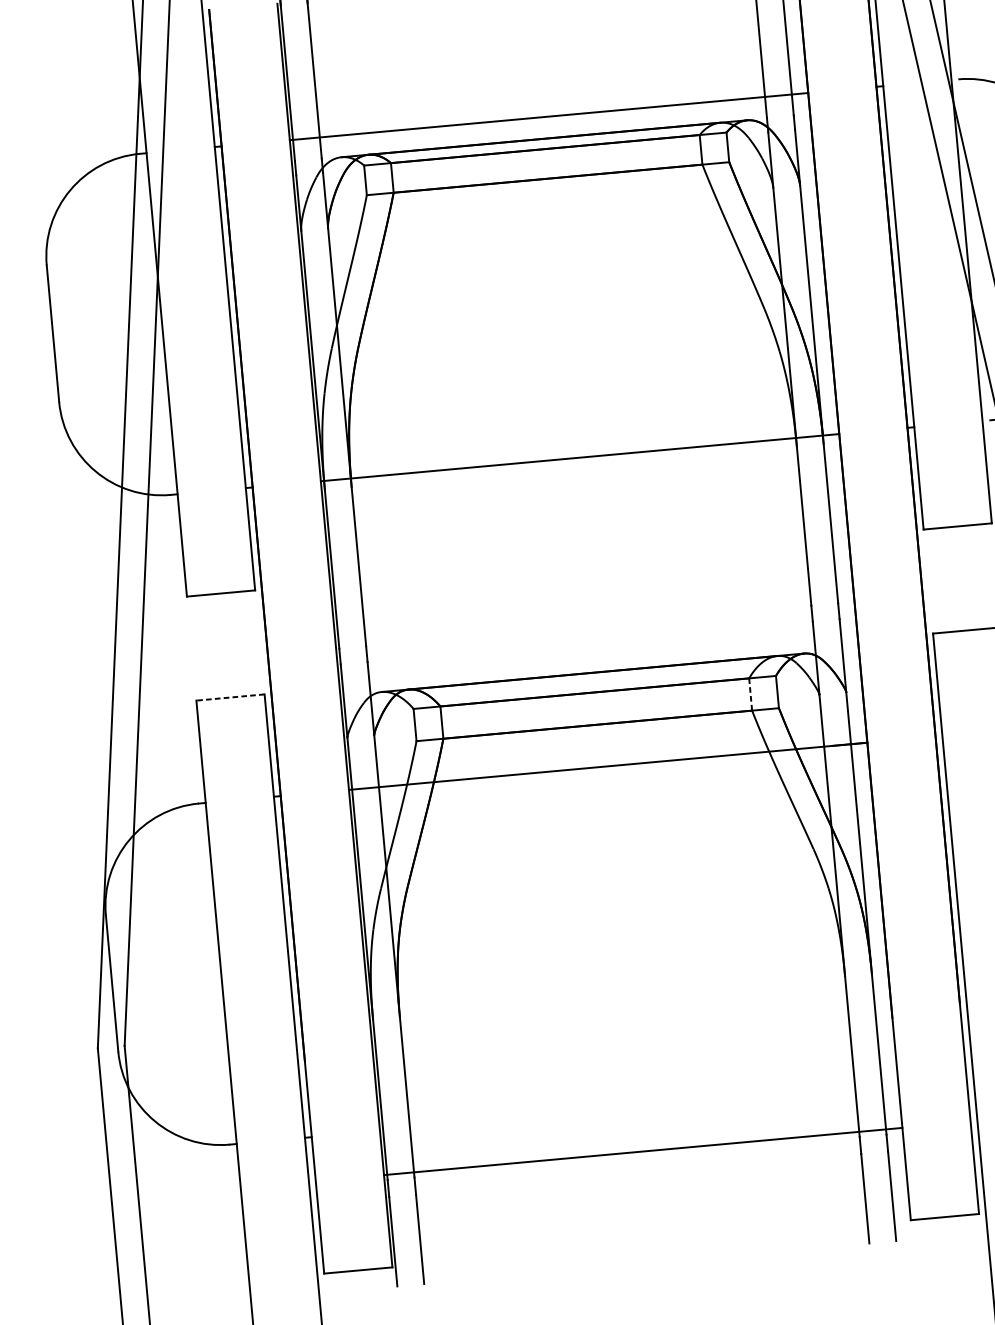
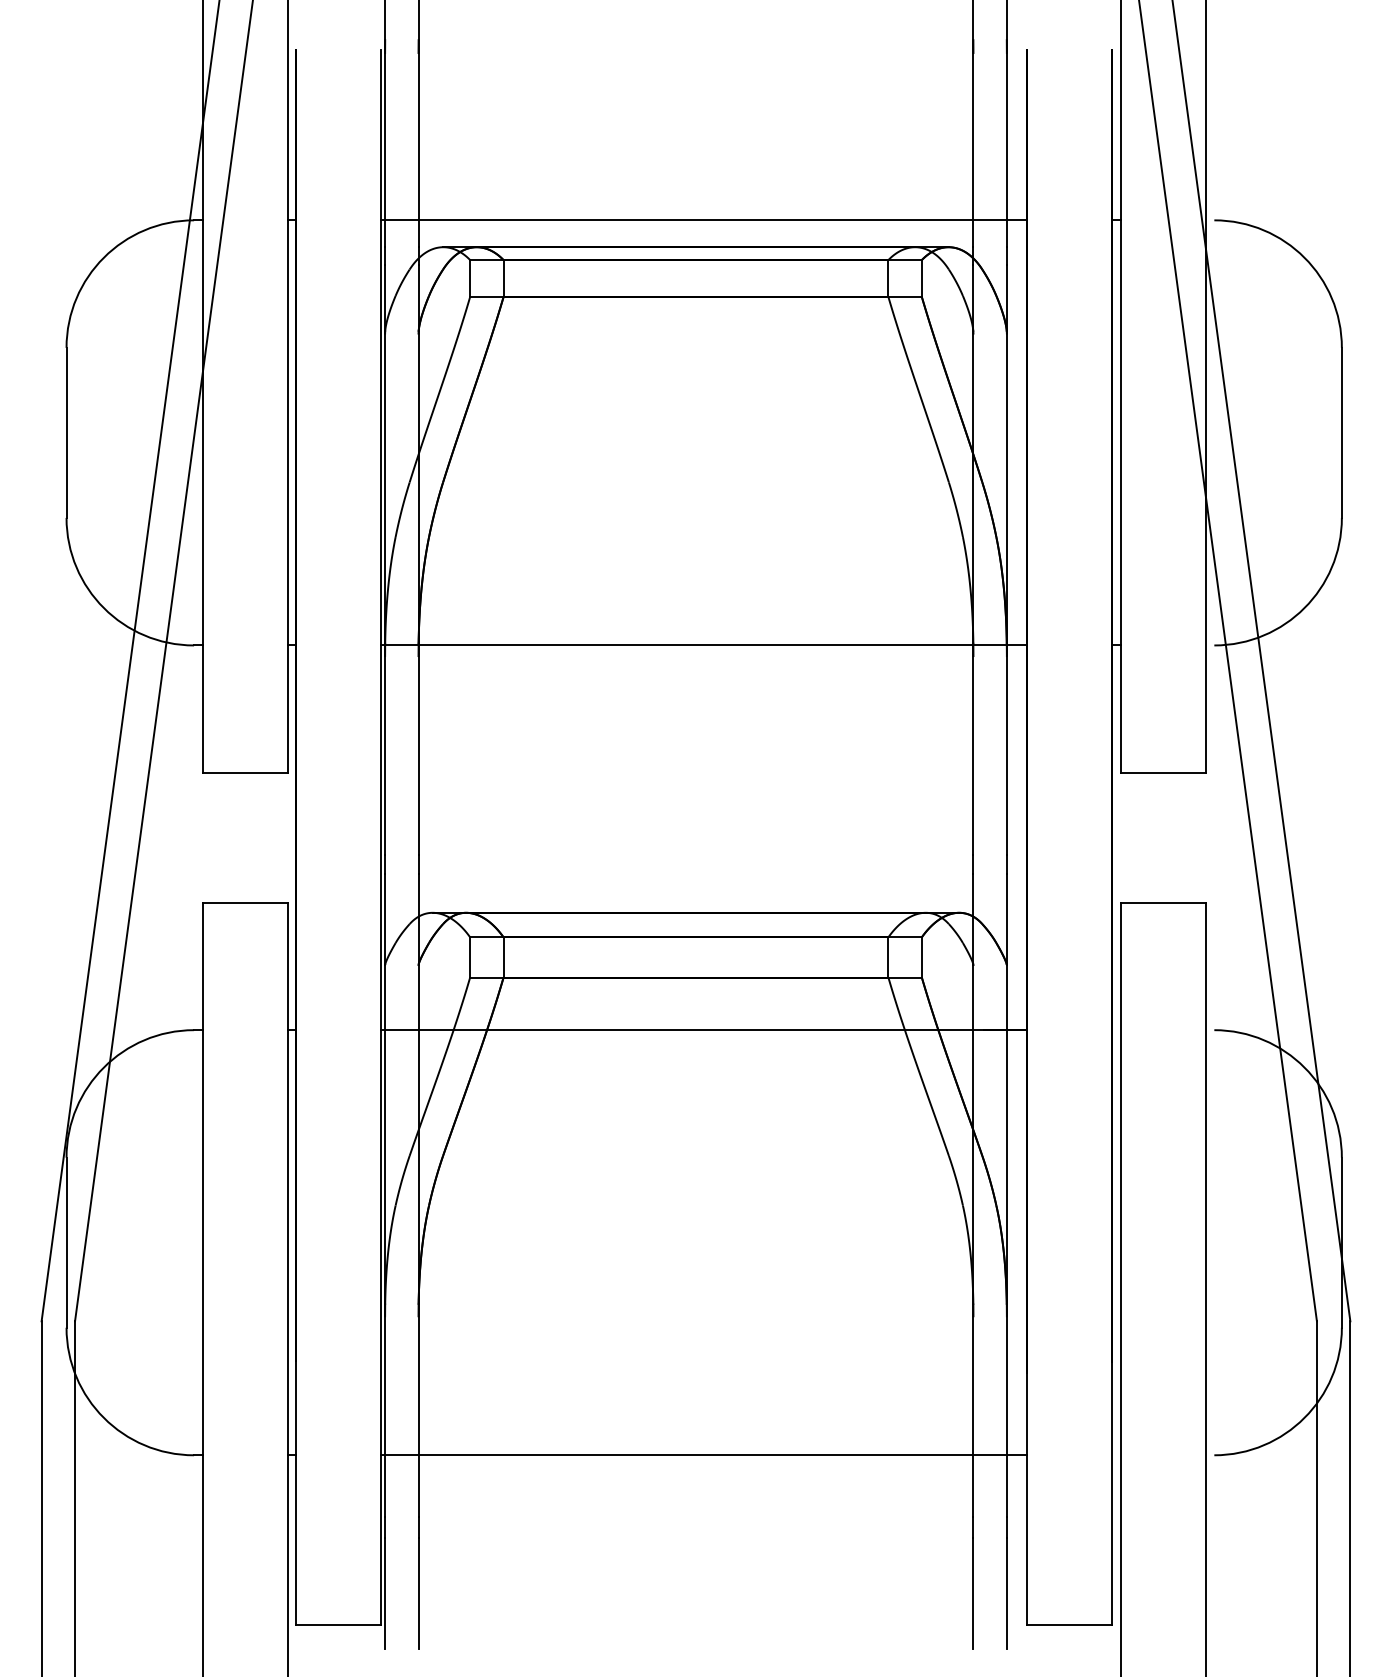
line: (750, 694) -> (888, 957), dashed -> solid
line: (230, 697) -> (245, 902), dashed -> solid
line: (643, 1151) -> (704, 1455), moved

